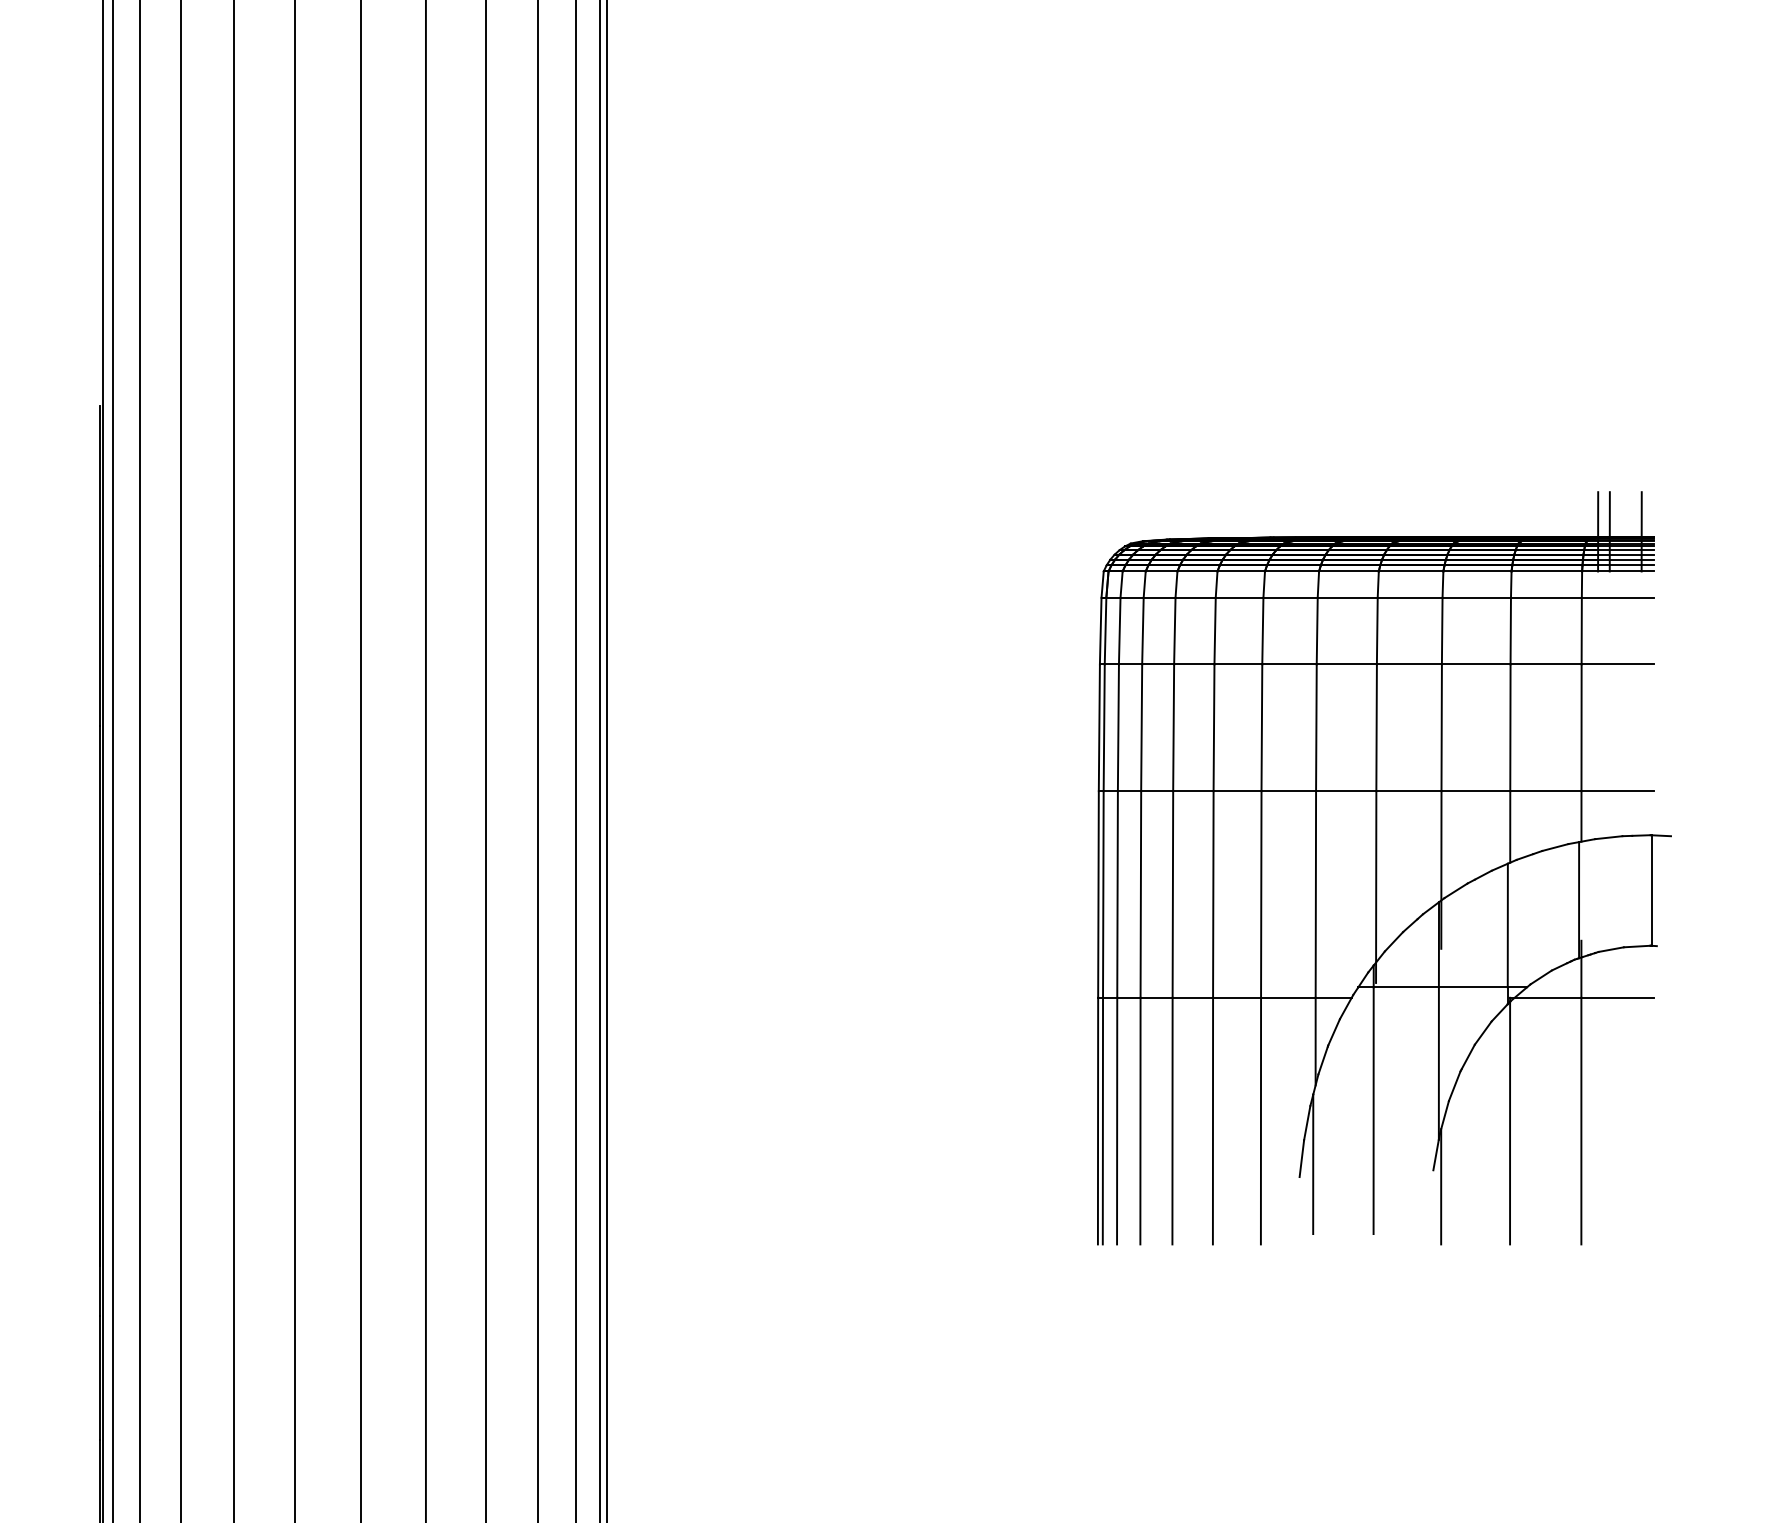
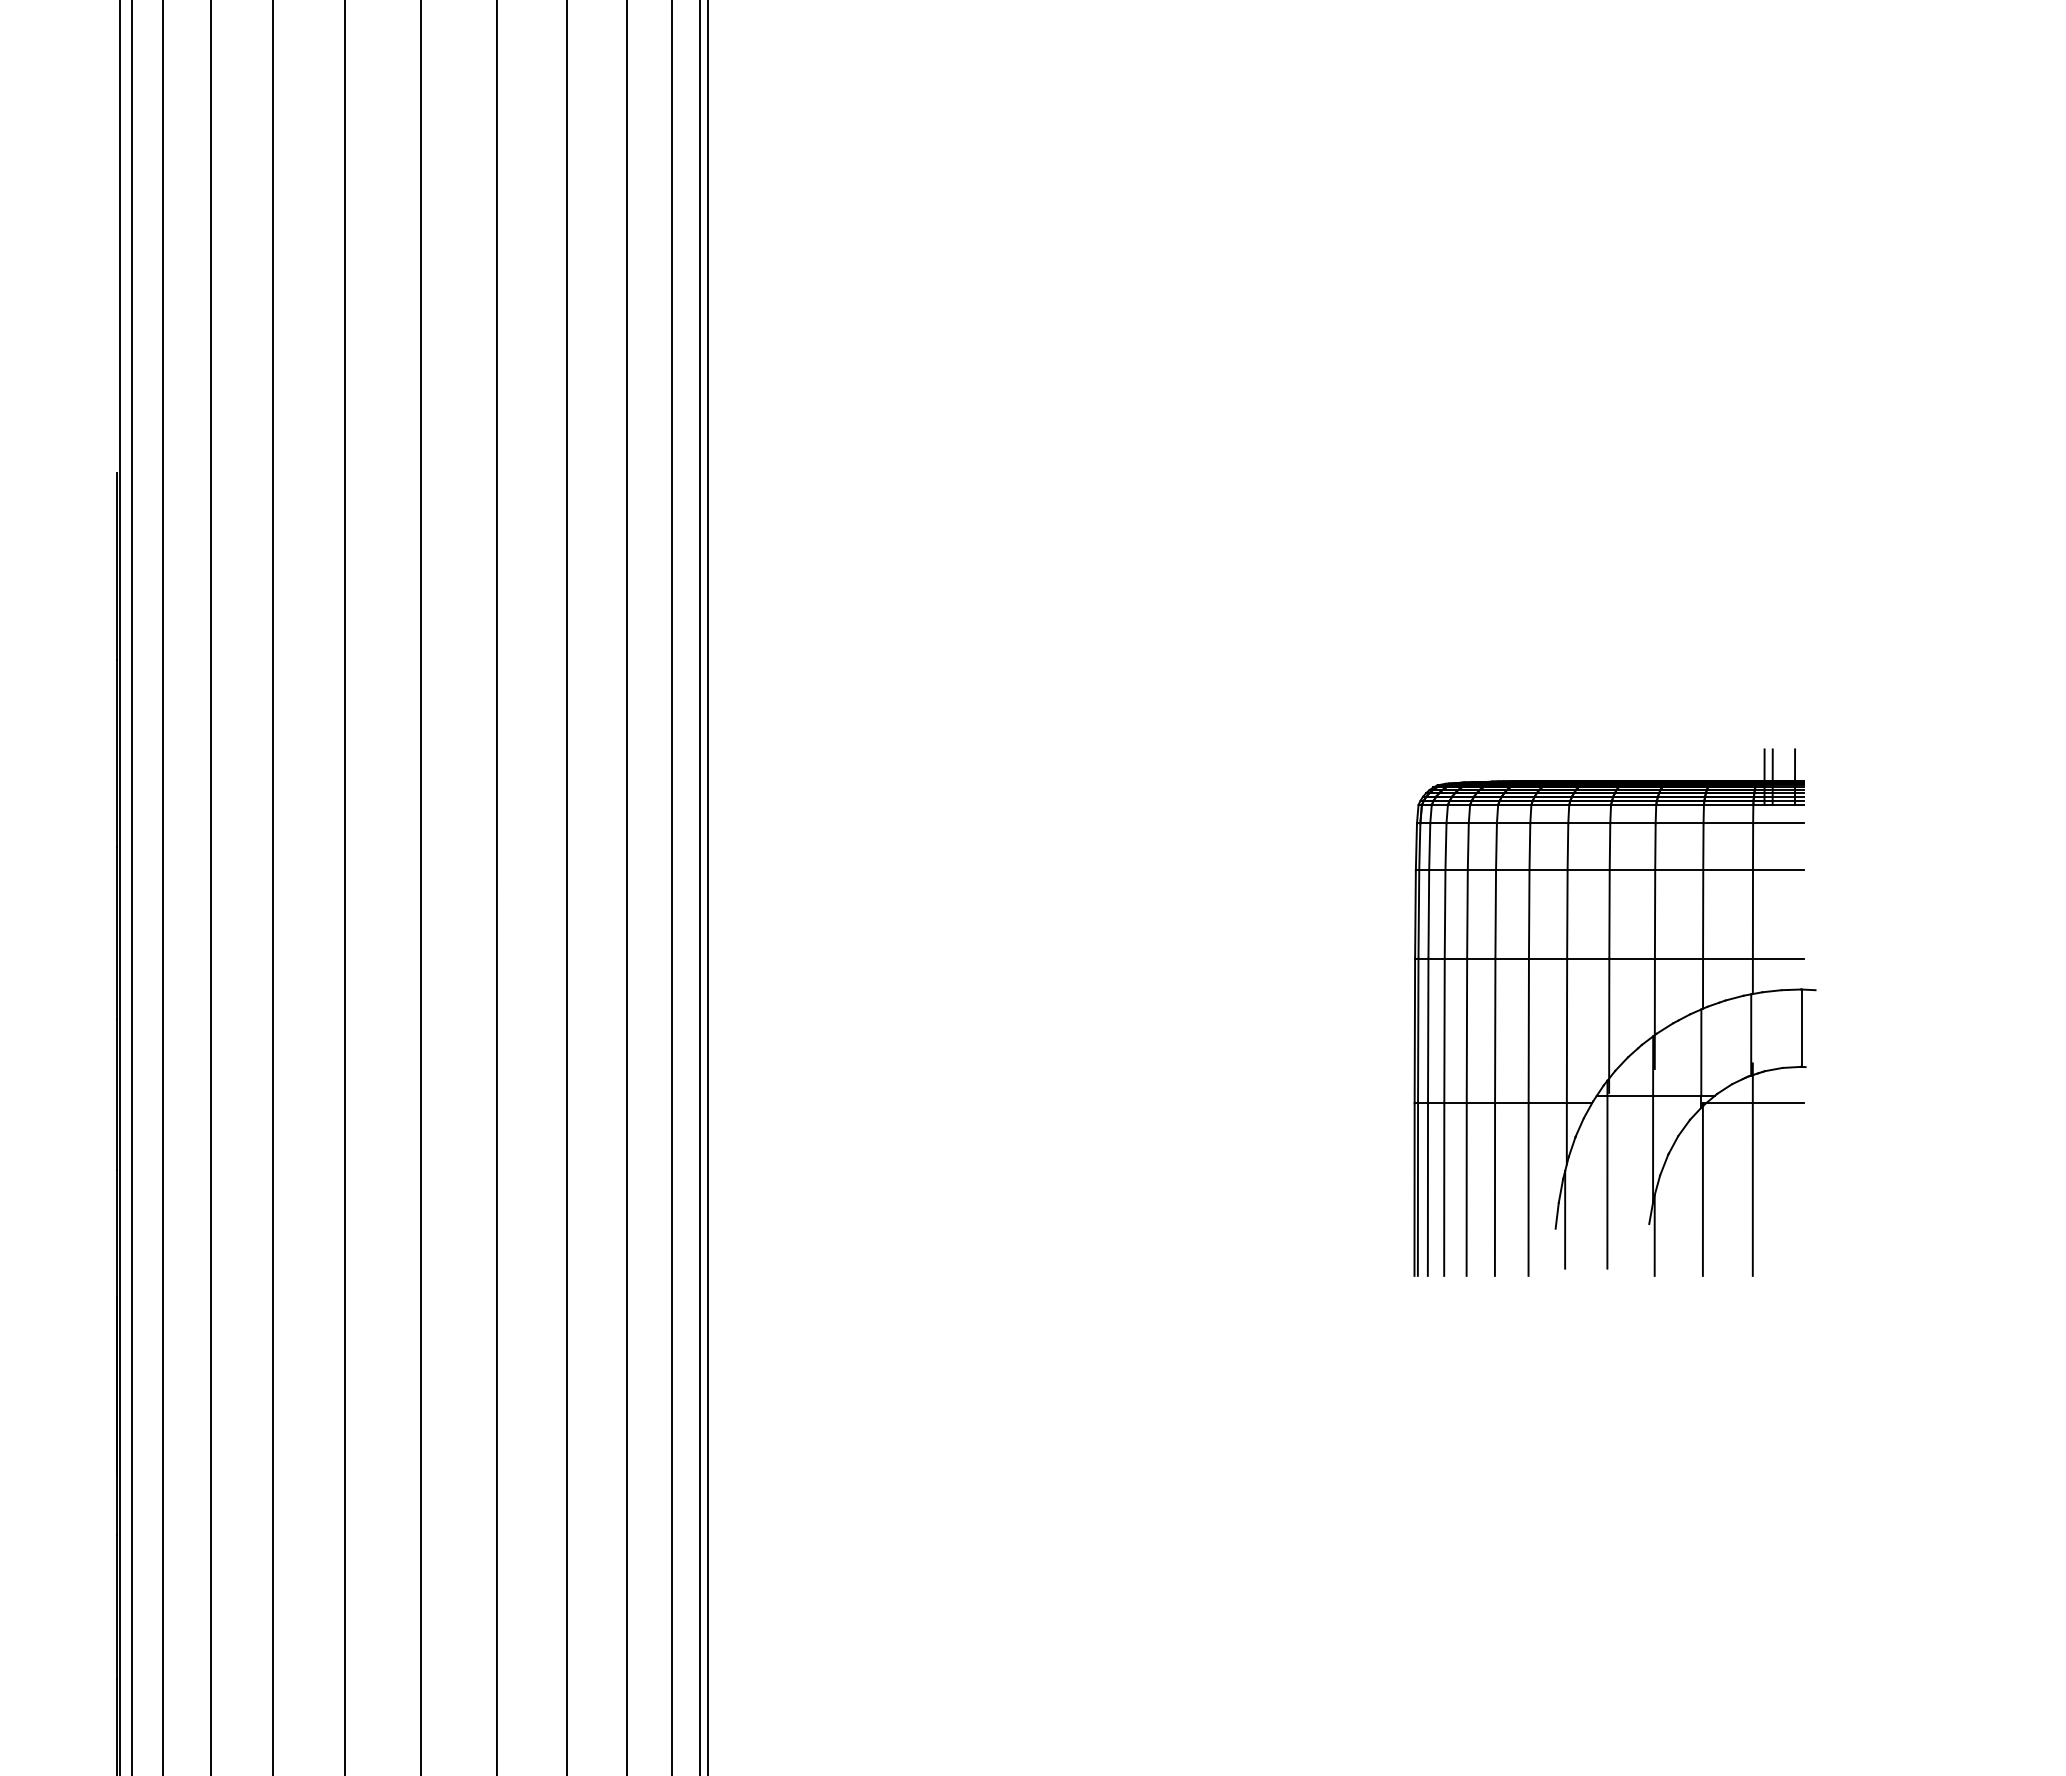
part: (1384, 868) -> (1615, 1012), size x0.6

